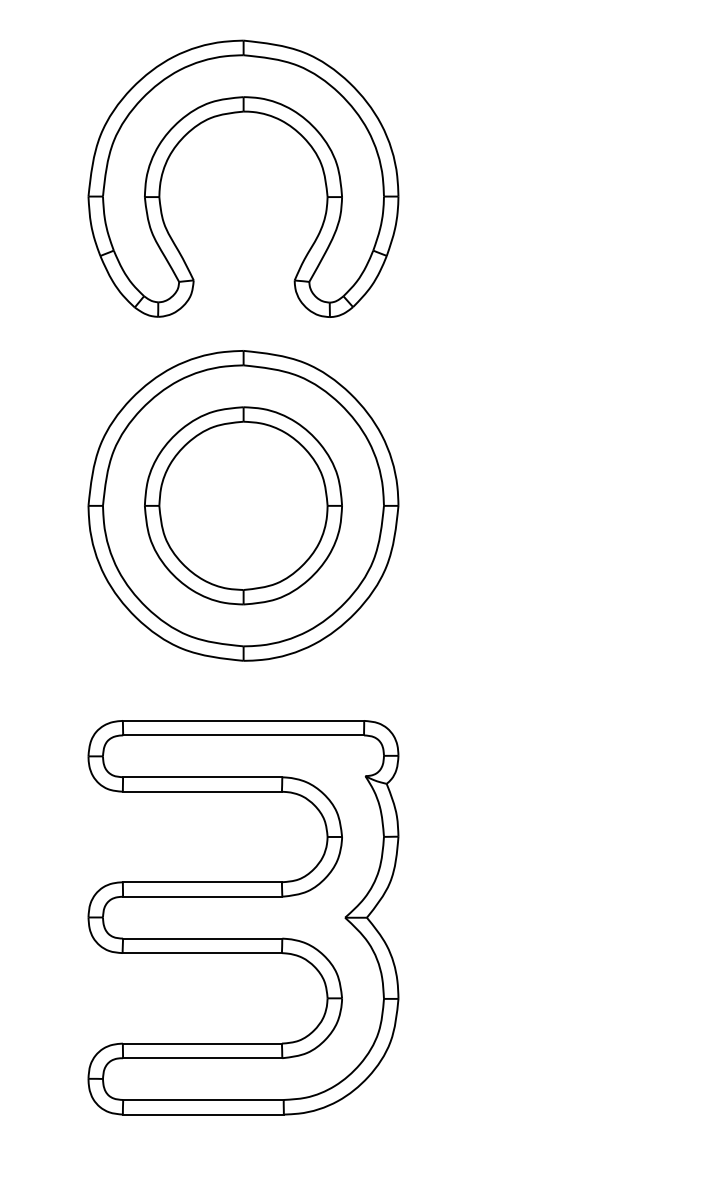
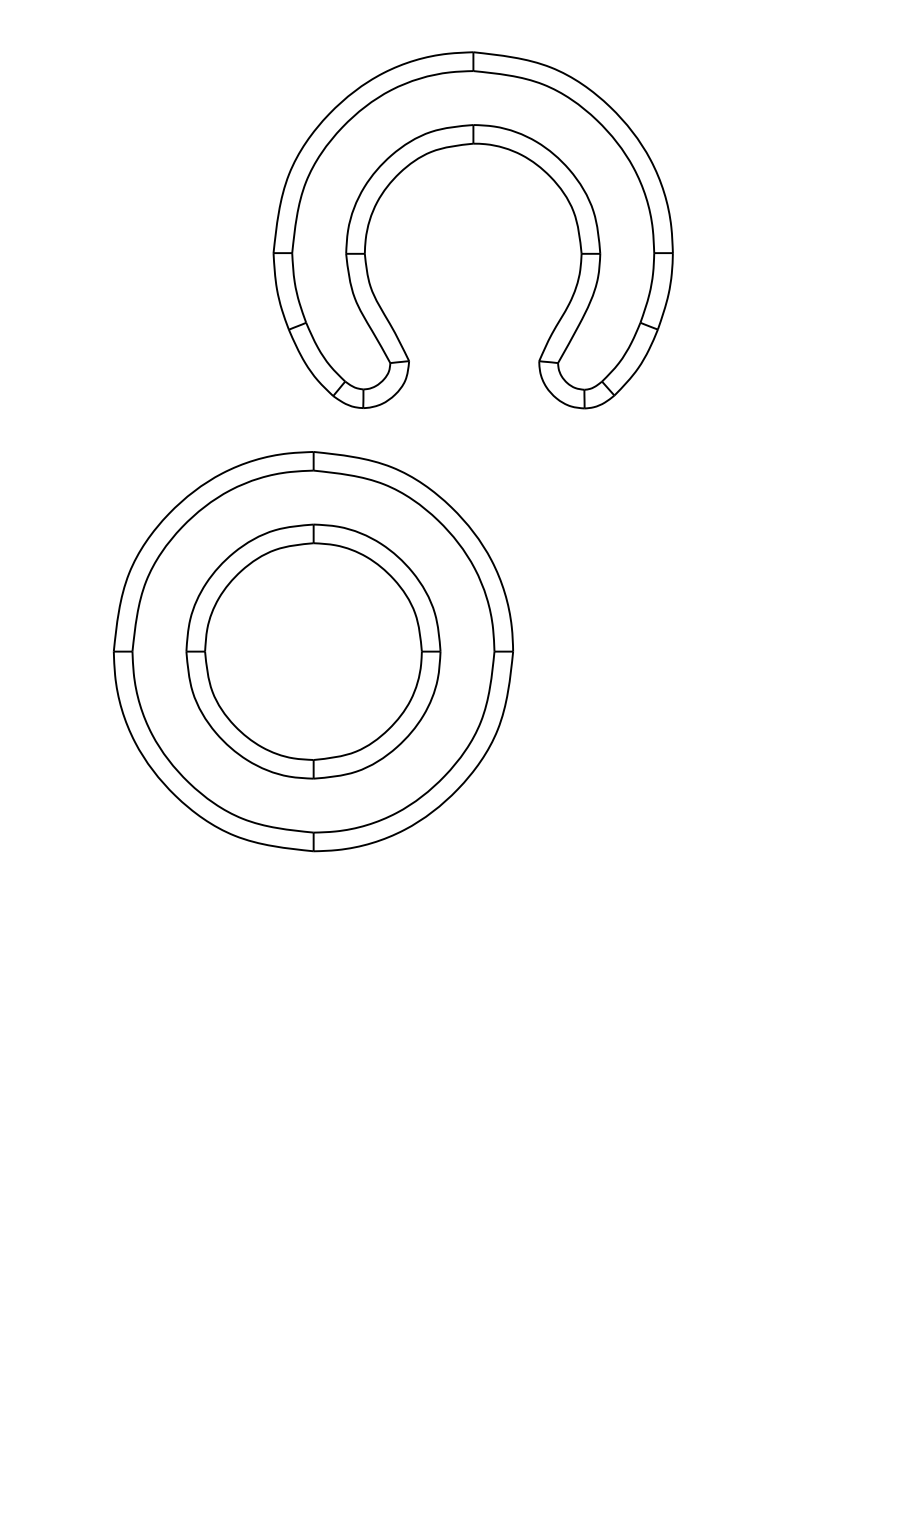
part: (238, 113) -> (466, 146), moved
part: (243, 917) -> (313, 1181), removed

